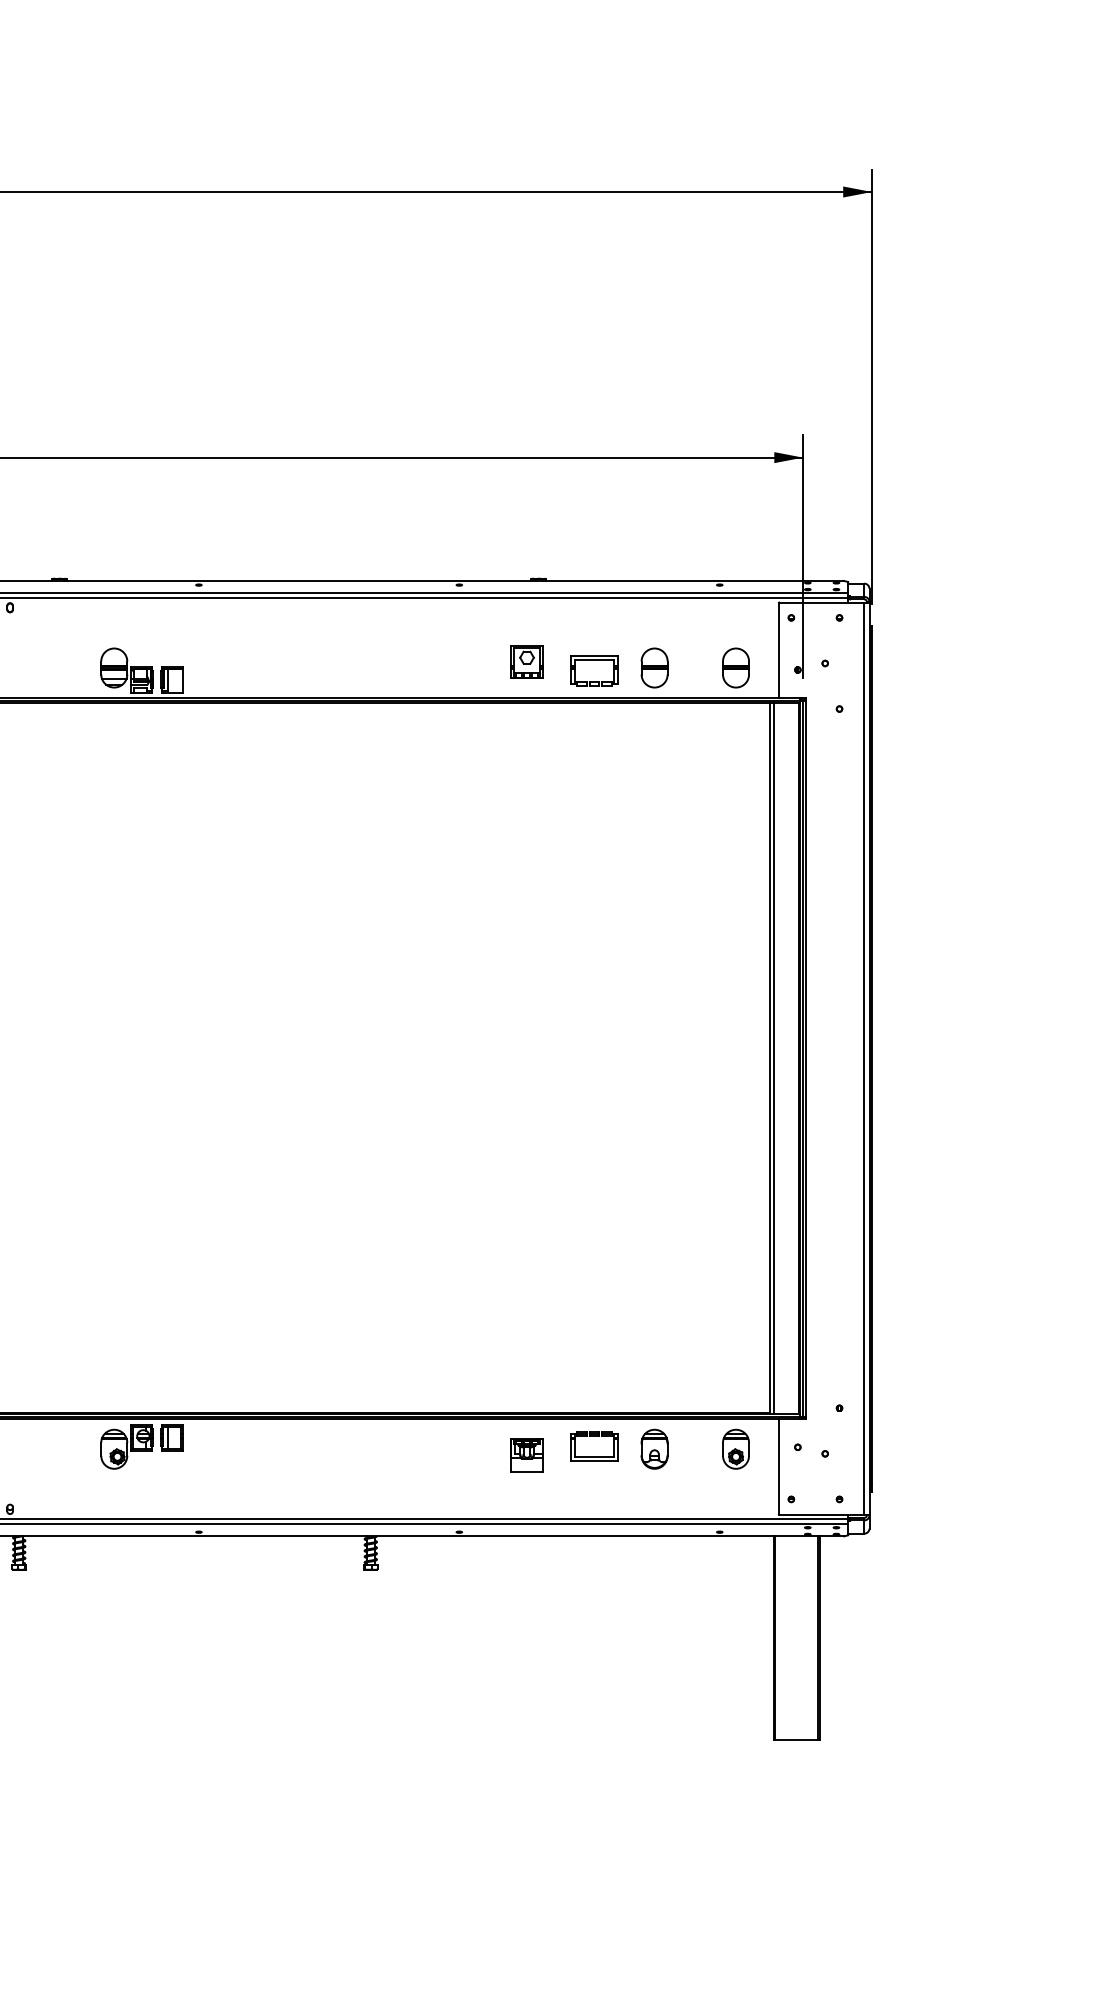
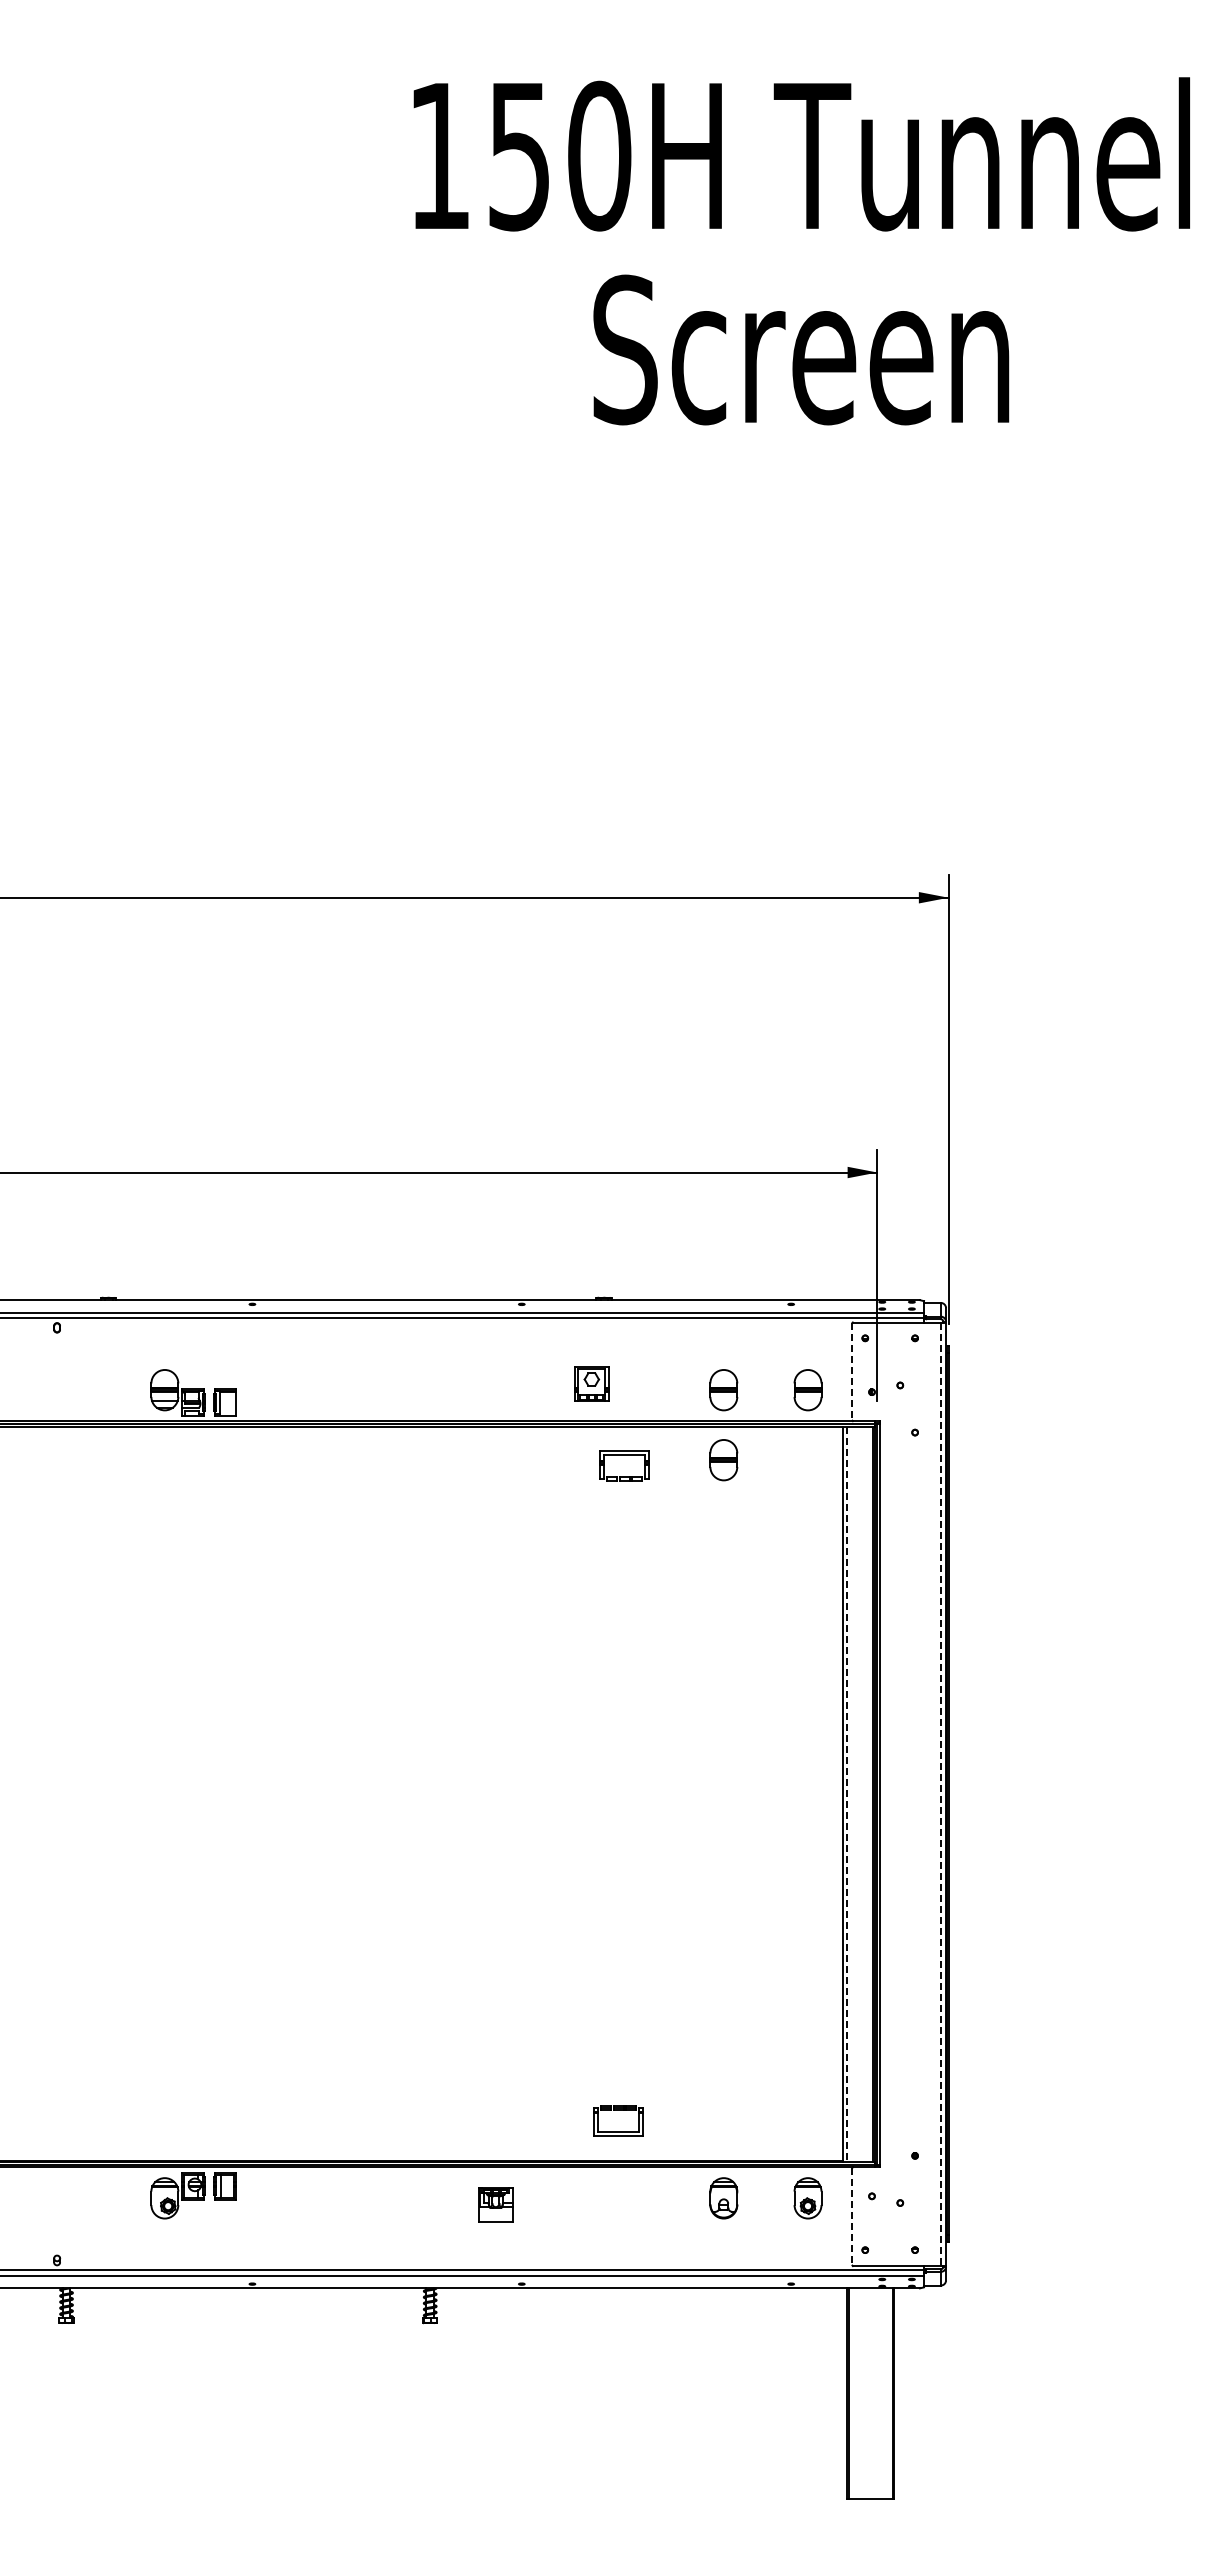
line: (779, 649) -> (852, 1371), solid -> dashed
part: (594, 660) -> (624, 1455), moved
part: (654, 736) -> (723, 1460), added
line: (774, 1058) -> (847, 1794), solid -> dashed
line: (864, 1058) -> (940, 1794), solid -> dashed
part: (594, 1435) -> (618, 2110), moved
part: (526, 1455) -> (495, 2204), moved
line: (779, 1466) -> (852, 2216), solid -> dashed

